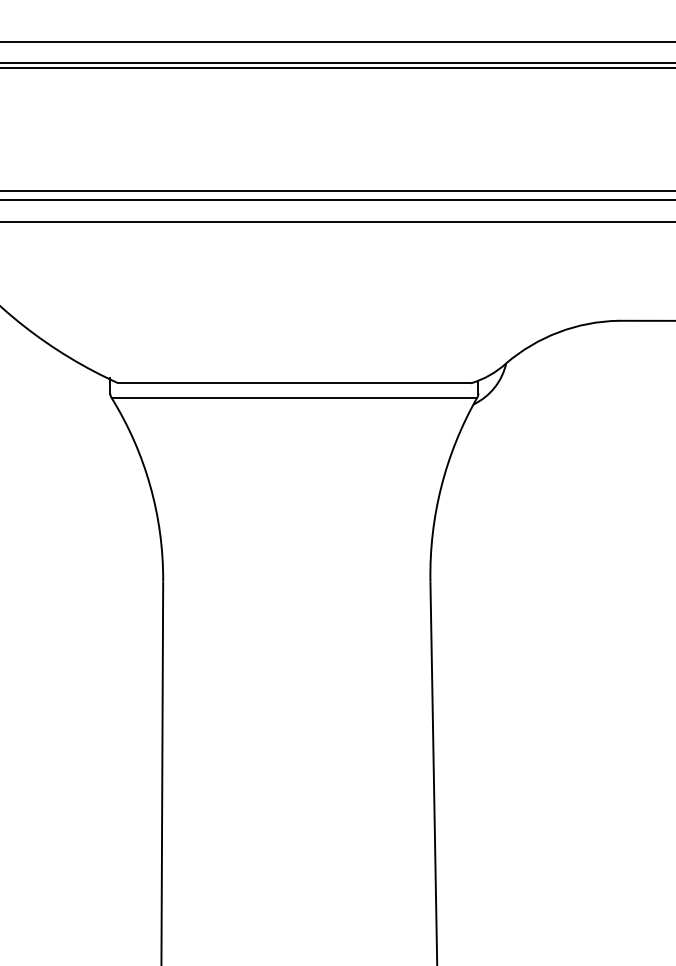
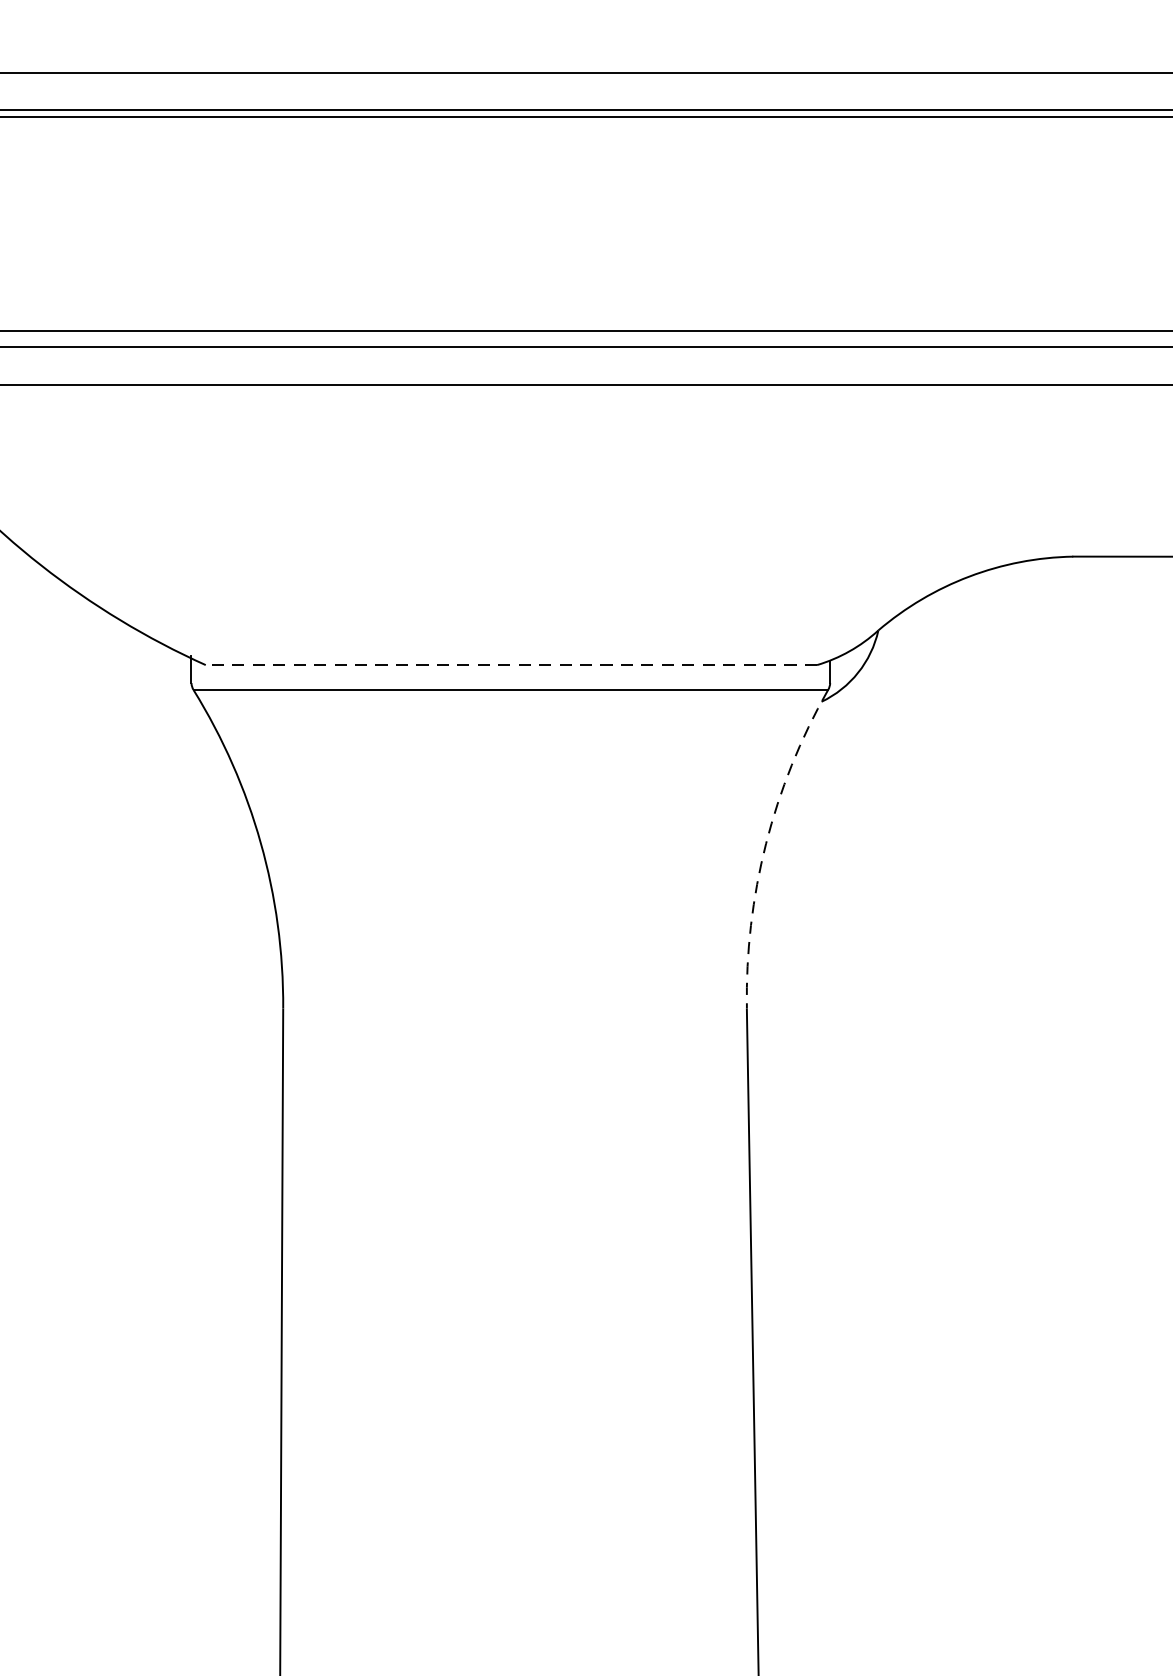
line: (294, 383) -> (511, 665), solid -> dashed
arc: (441, 486) -> (766, 844), solid -> dashed

